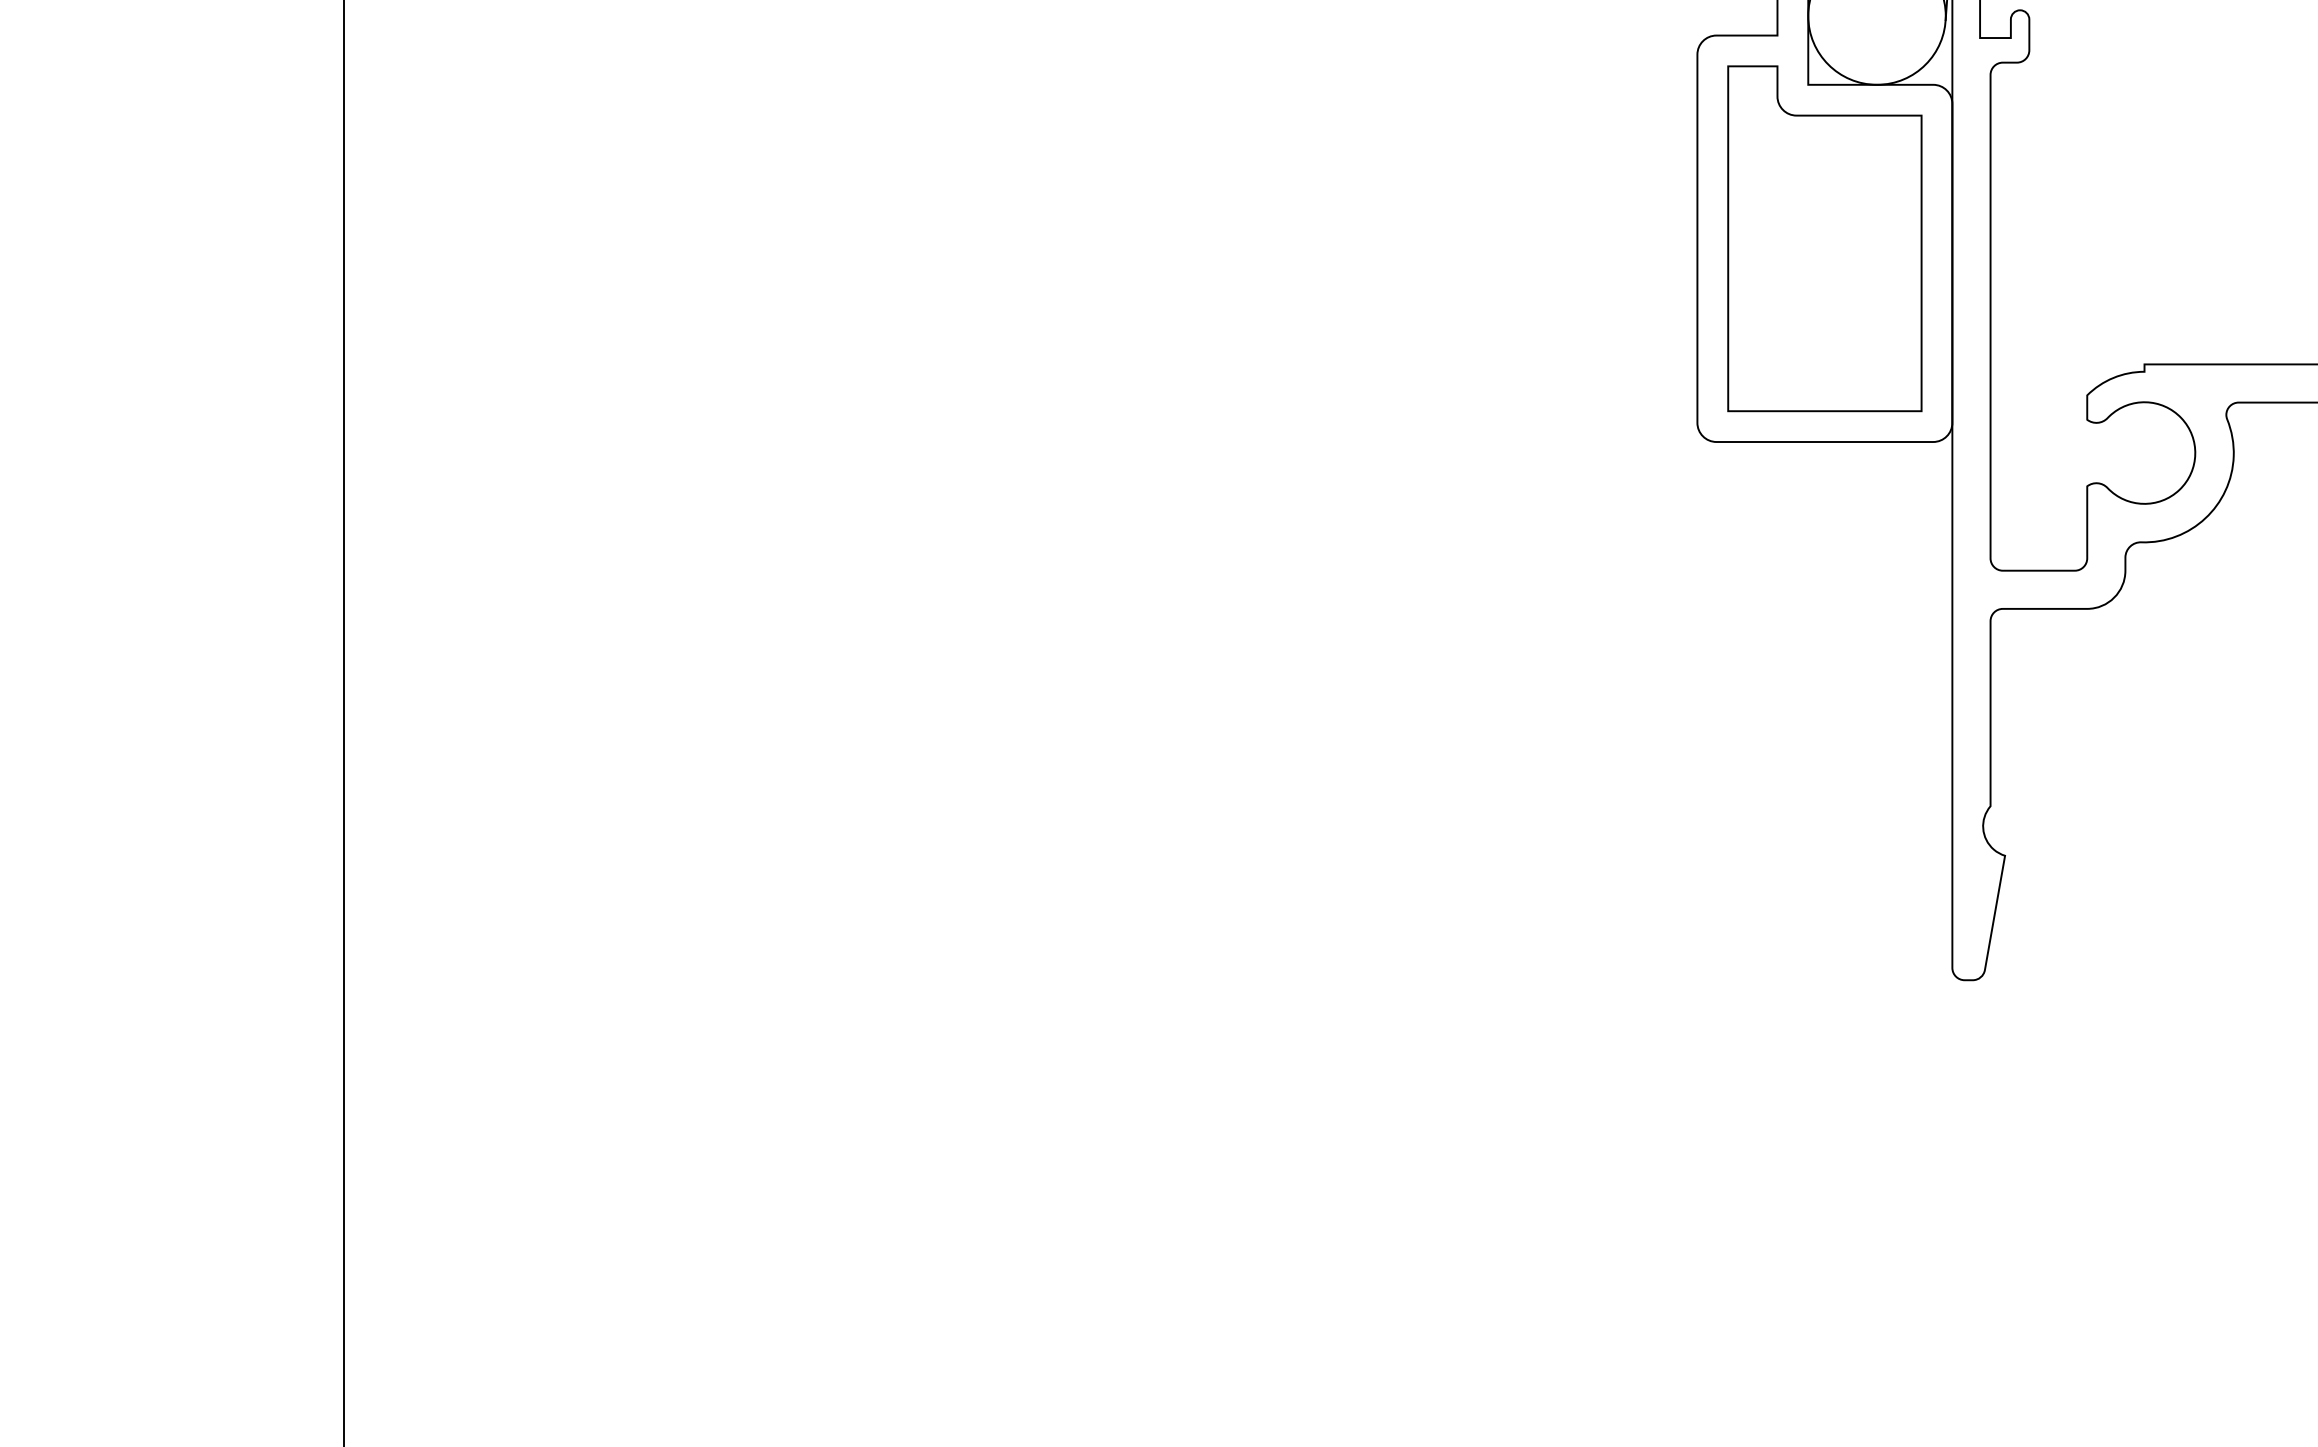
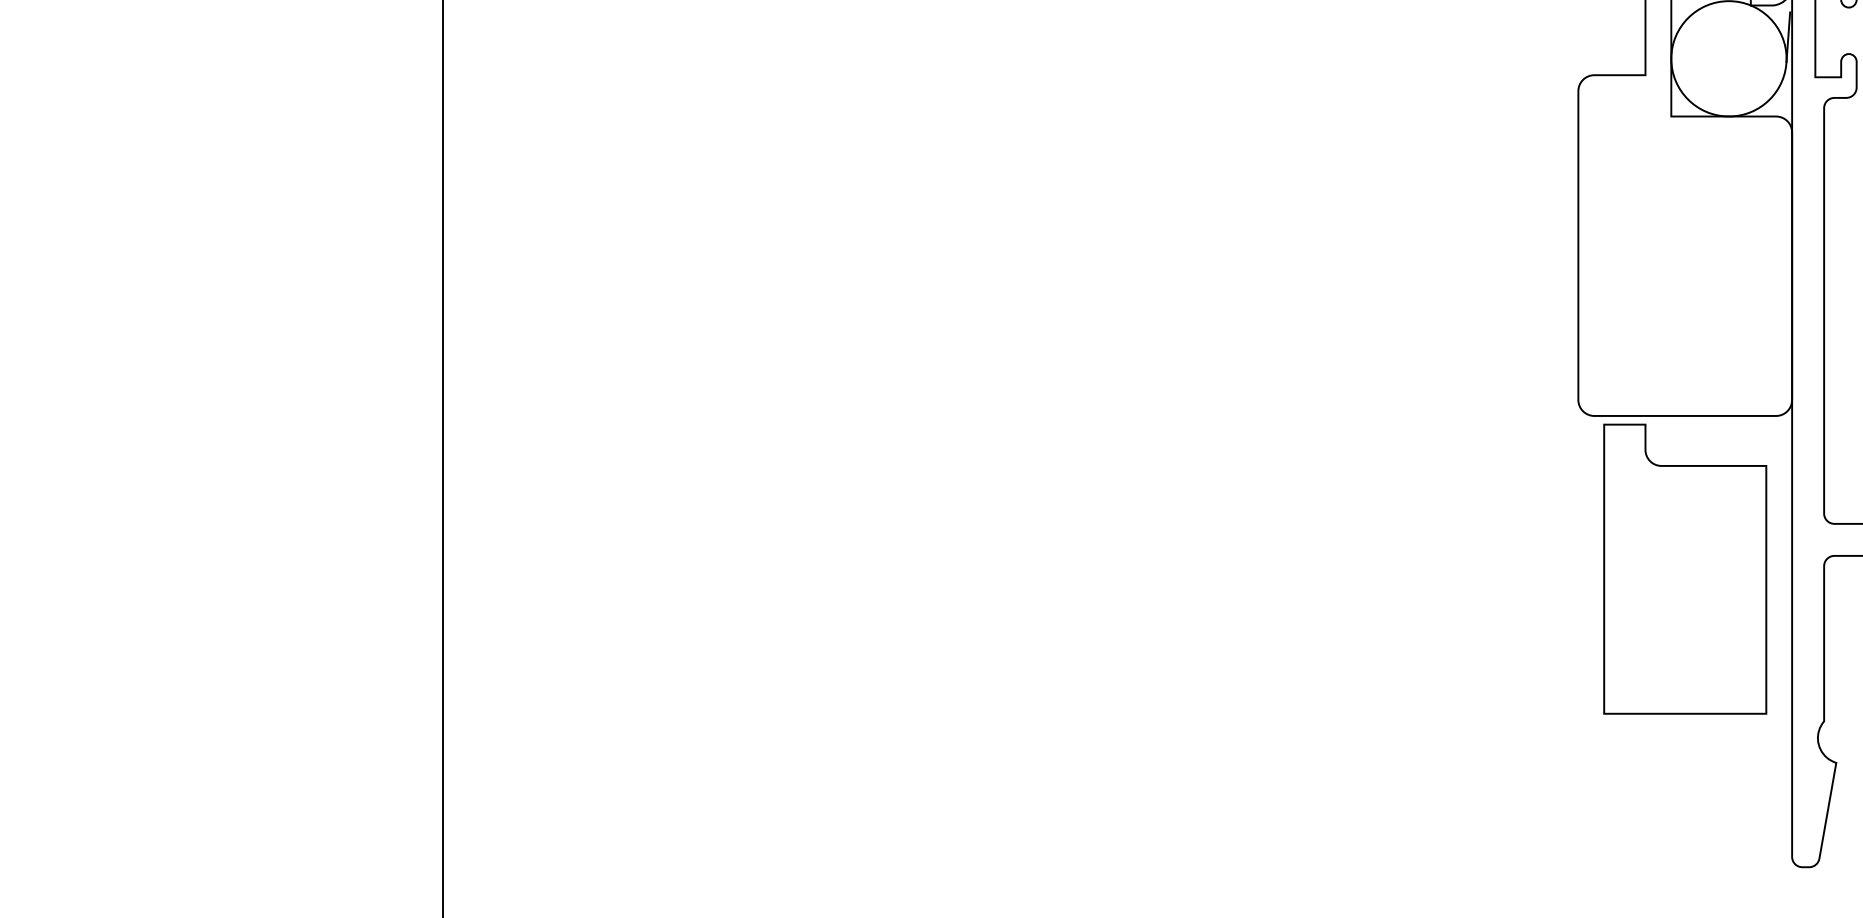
part: (1824, 238) -> (1684, 568), moved

